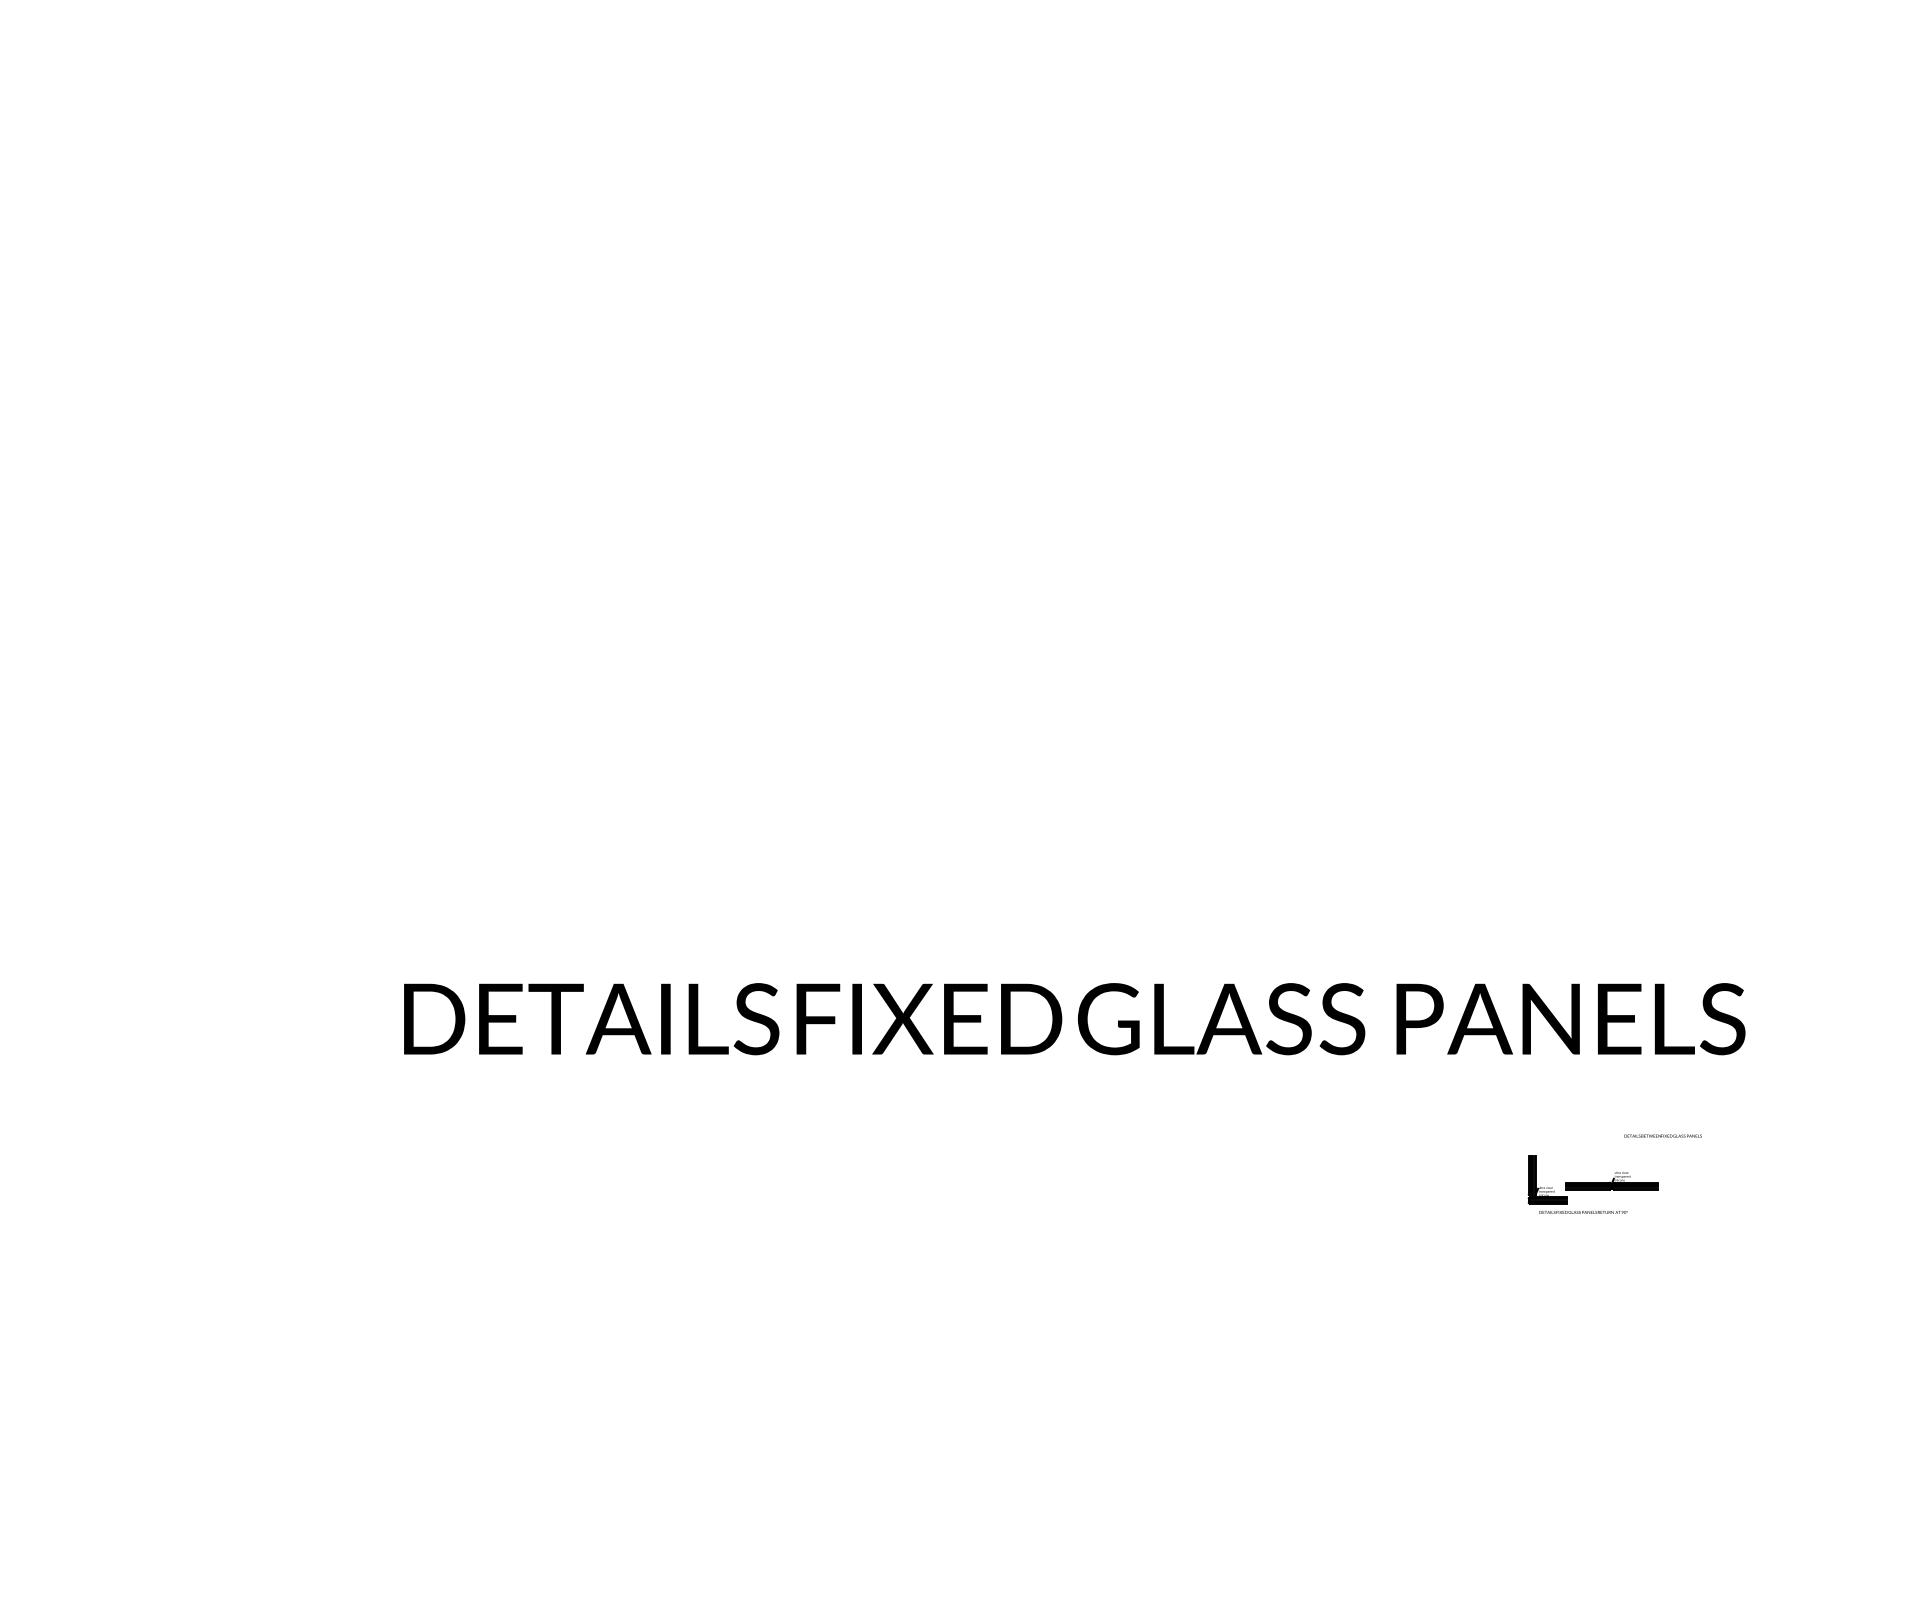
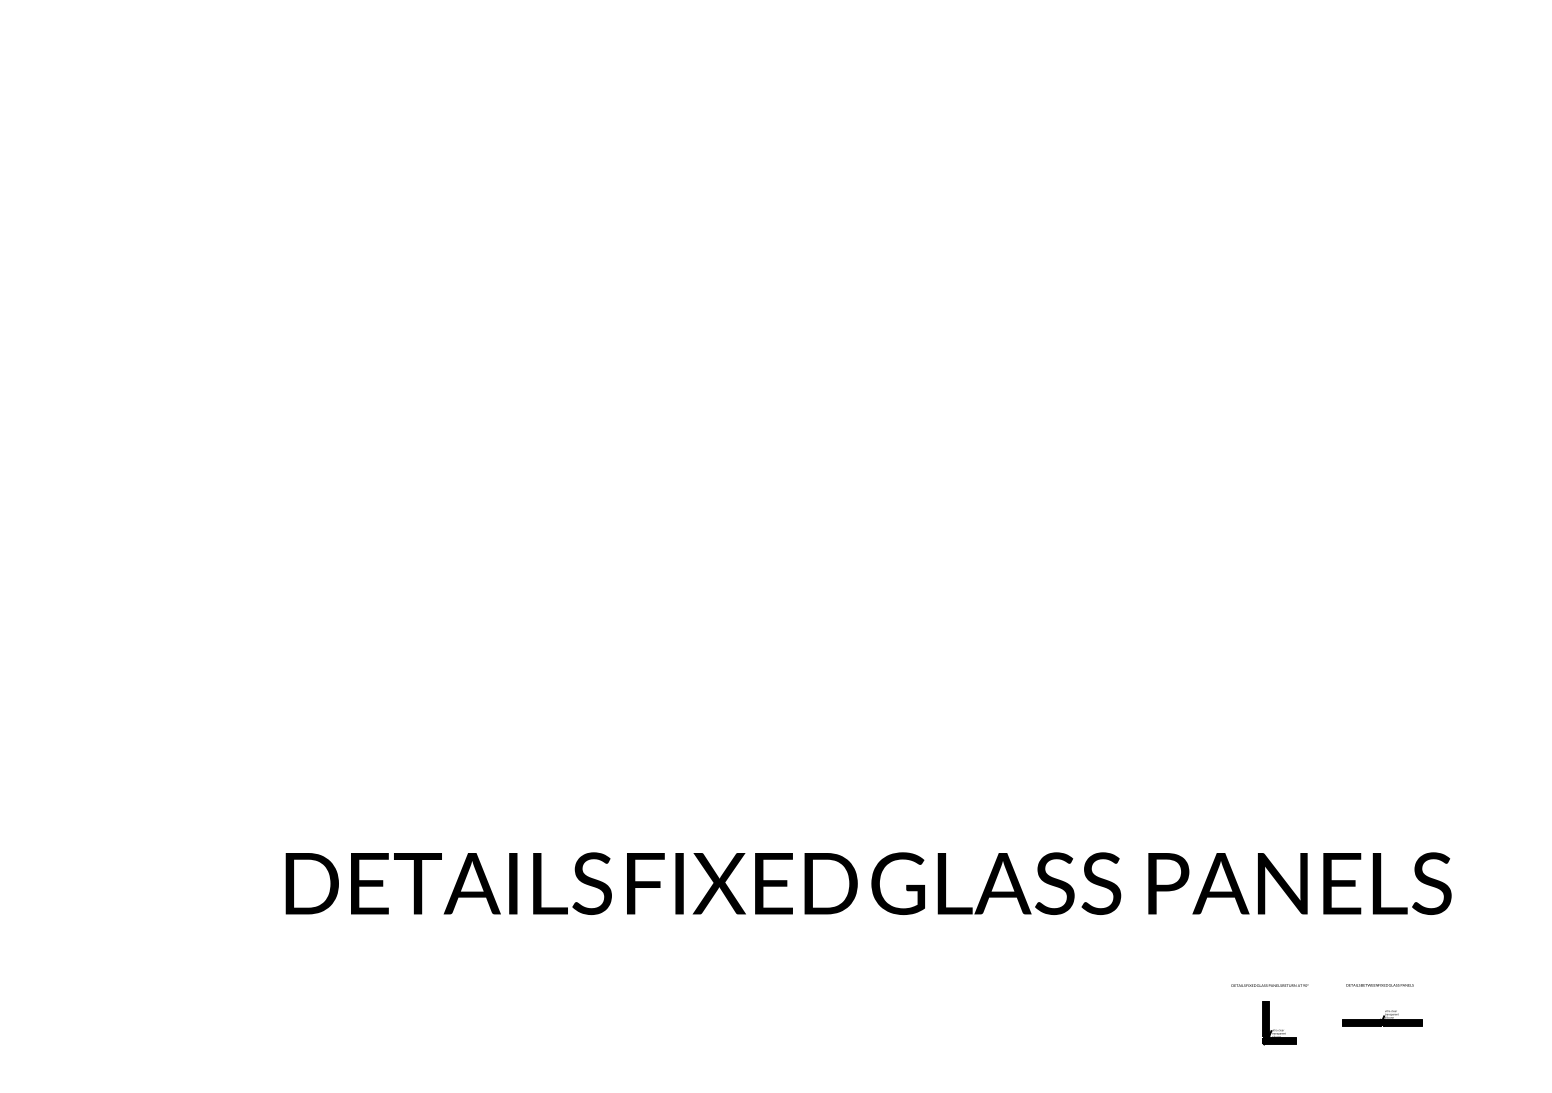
part: (1611, 1181) -> (1382, 1018), moved
text: (1583, 1212) -> (1269, 985), moved

